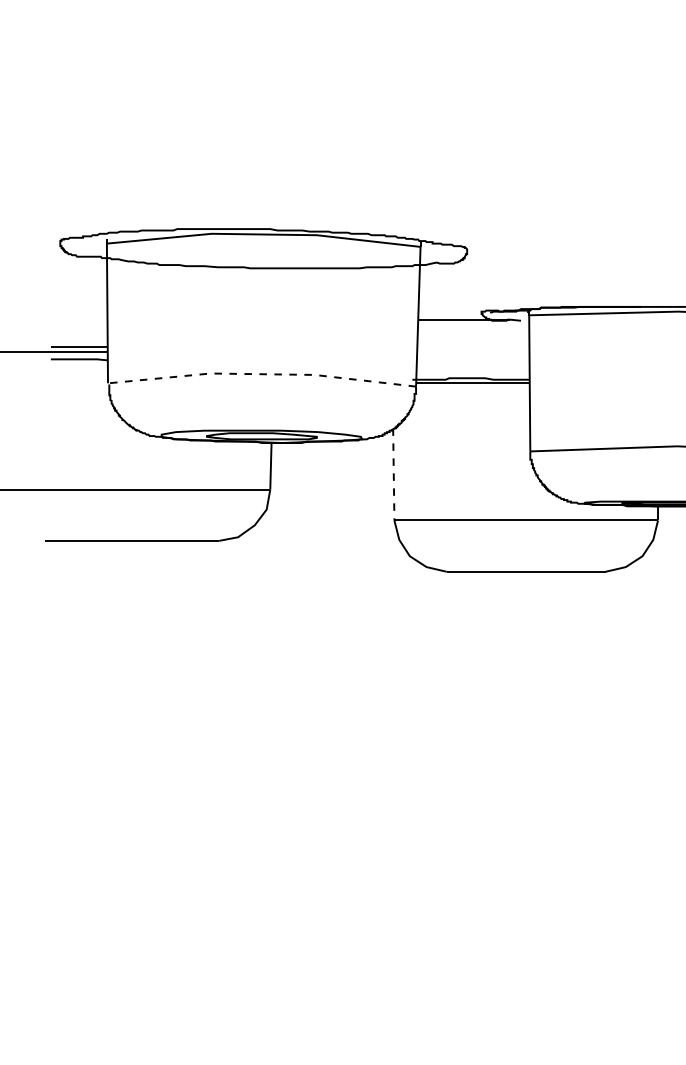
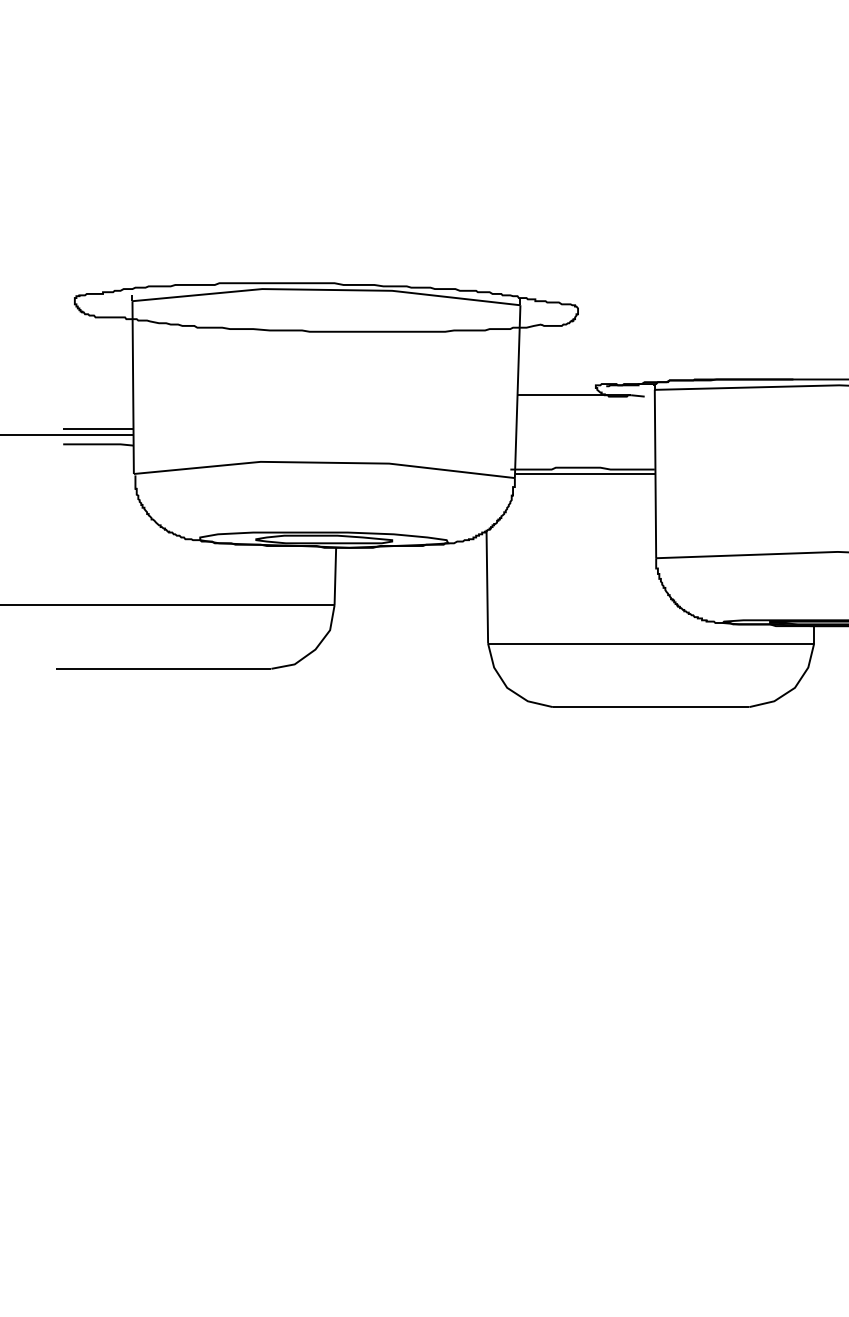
line: (262, 374) -> (324, 462), dashed -> solid
line: (393, 474) -> (487, 586), dashed -> solid

